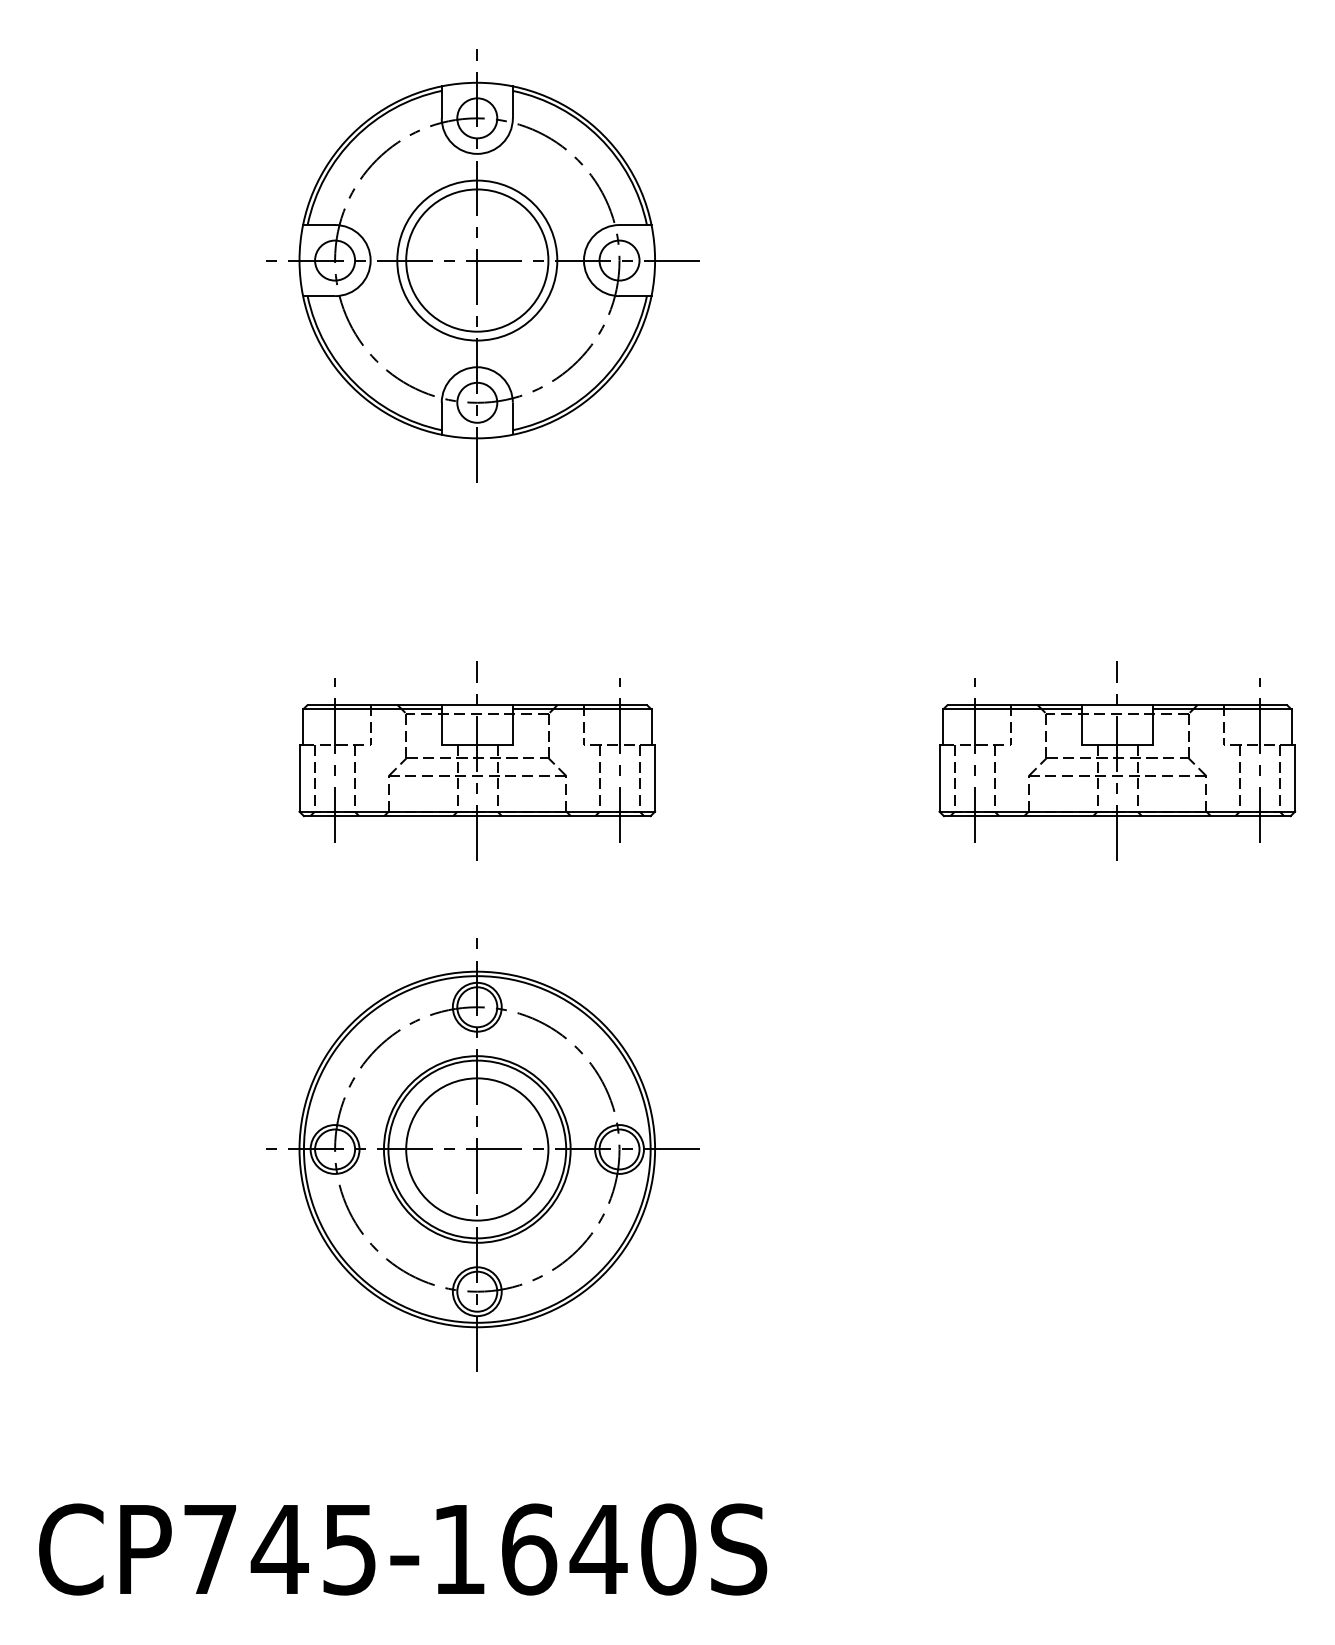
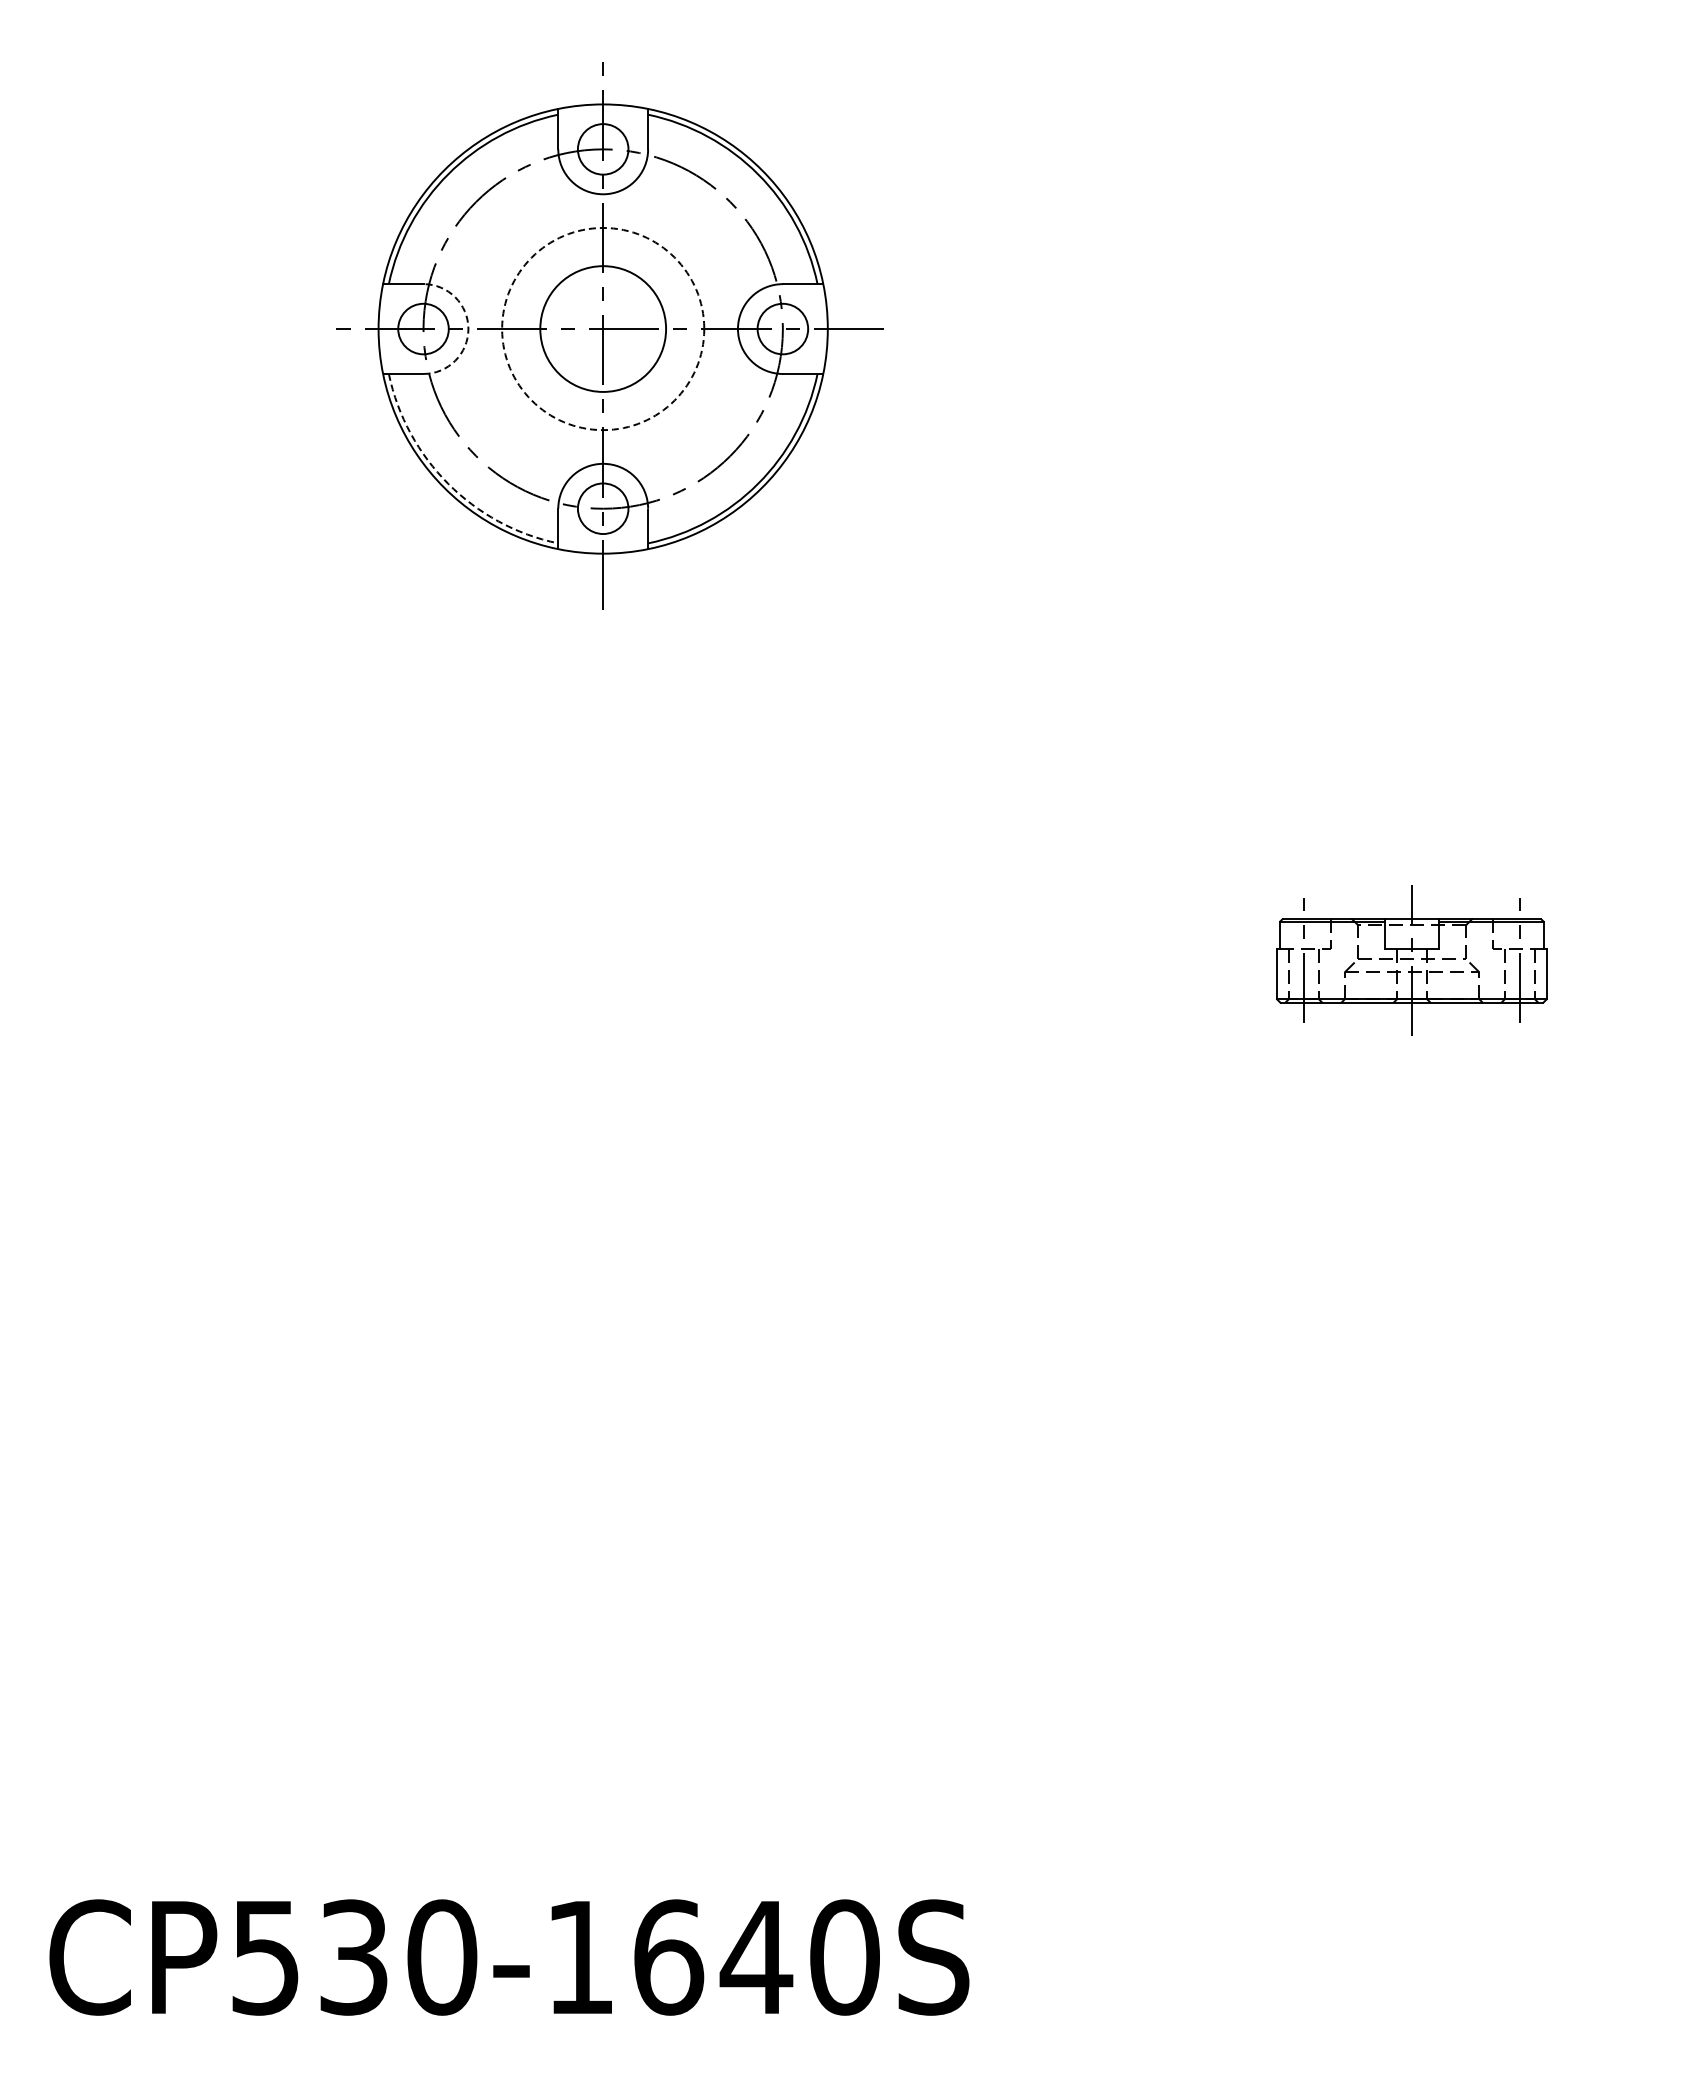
arc: (370, 260) -> (468, 329), solid -> dashed
circle: (477, 260) -> (603, 328), size x0.7
circle: (477, 260) -> (603, 328), solid -> dashed
arc: (354, 382) -> (448, 483), solid -> dashed
part: (476, 760) -> (602, 960), removed
part: (1117, 760) -> (1411, 960), size x0.6
part: (482, 1154) -> (609, 1458), removed
text: (280, 1549) -> (354, 1957), CP745-1640S -> CP530-1640S

